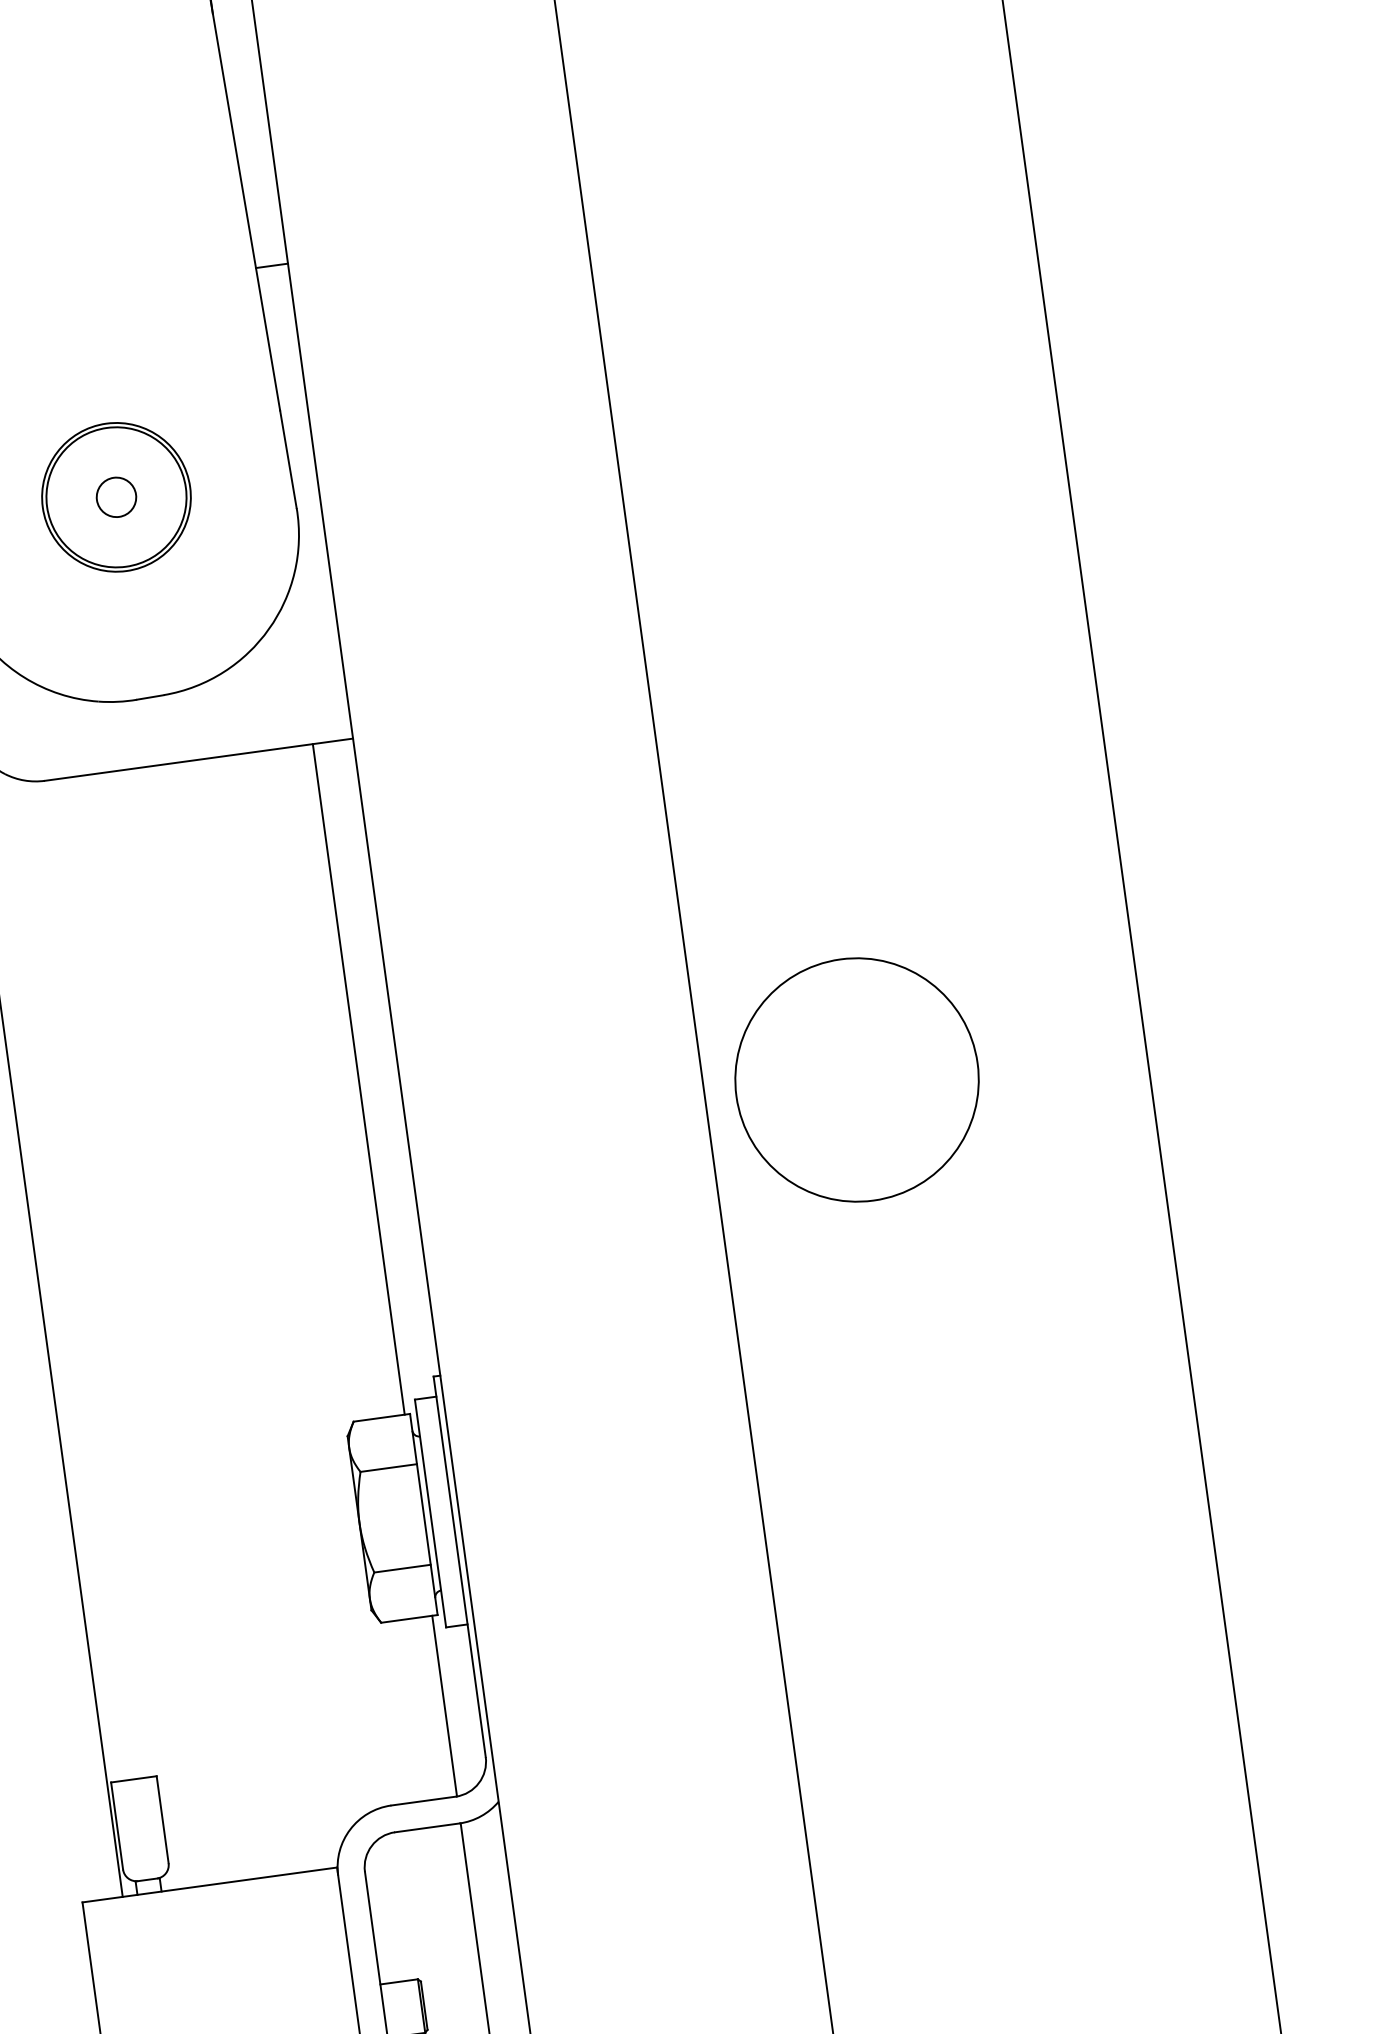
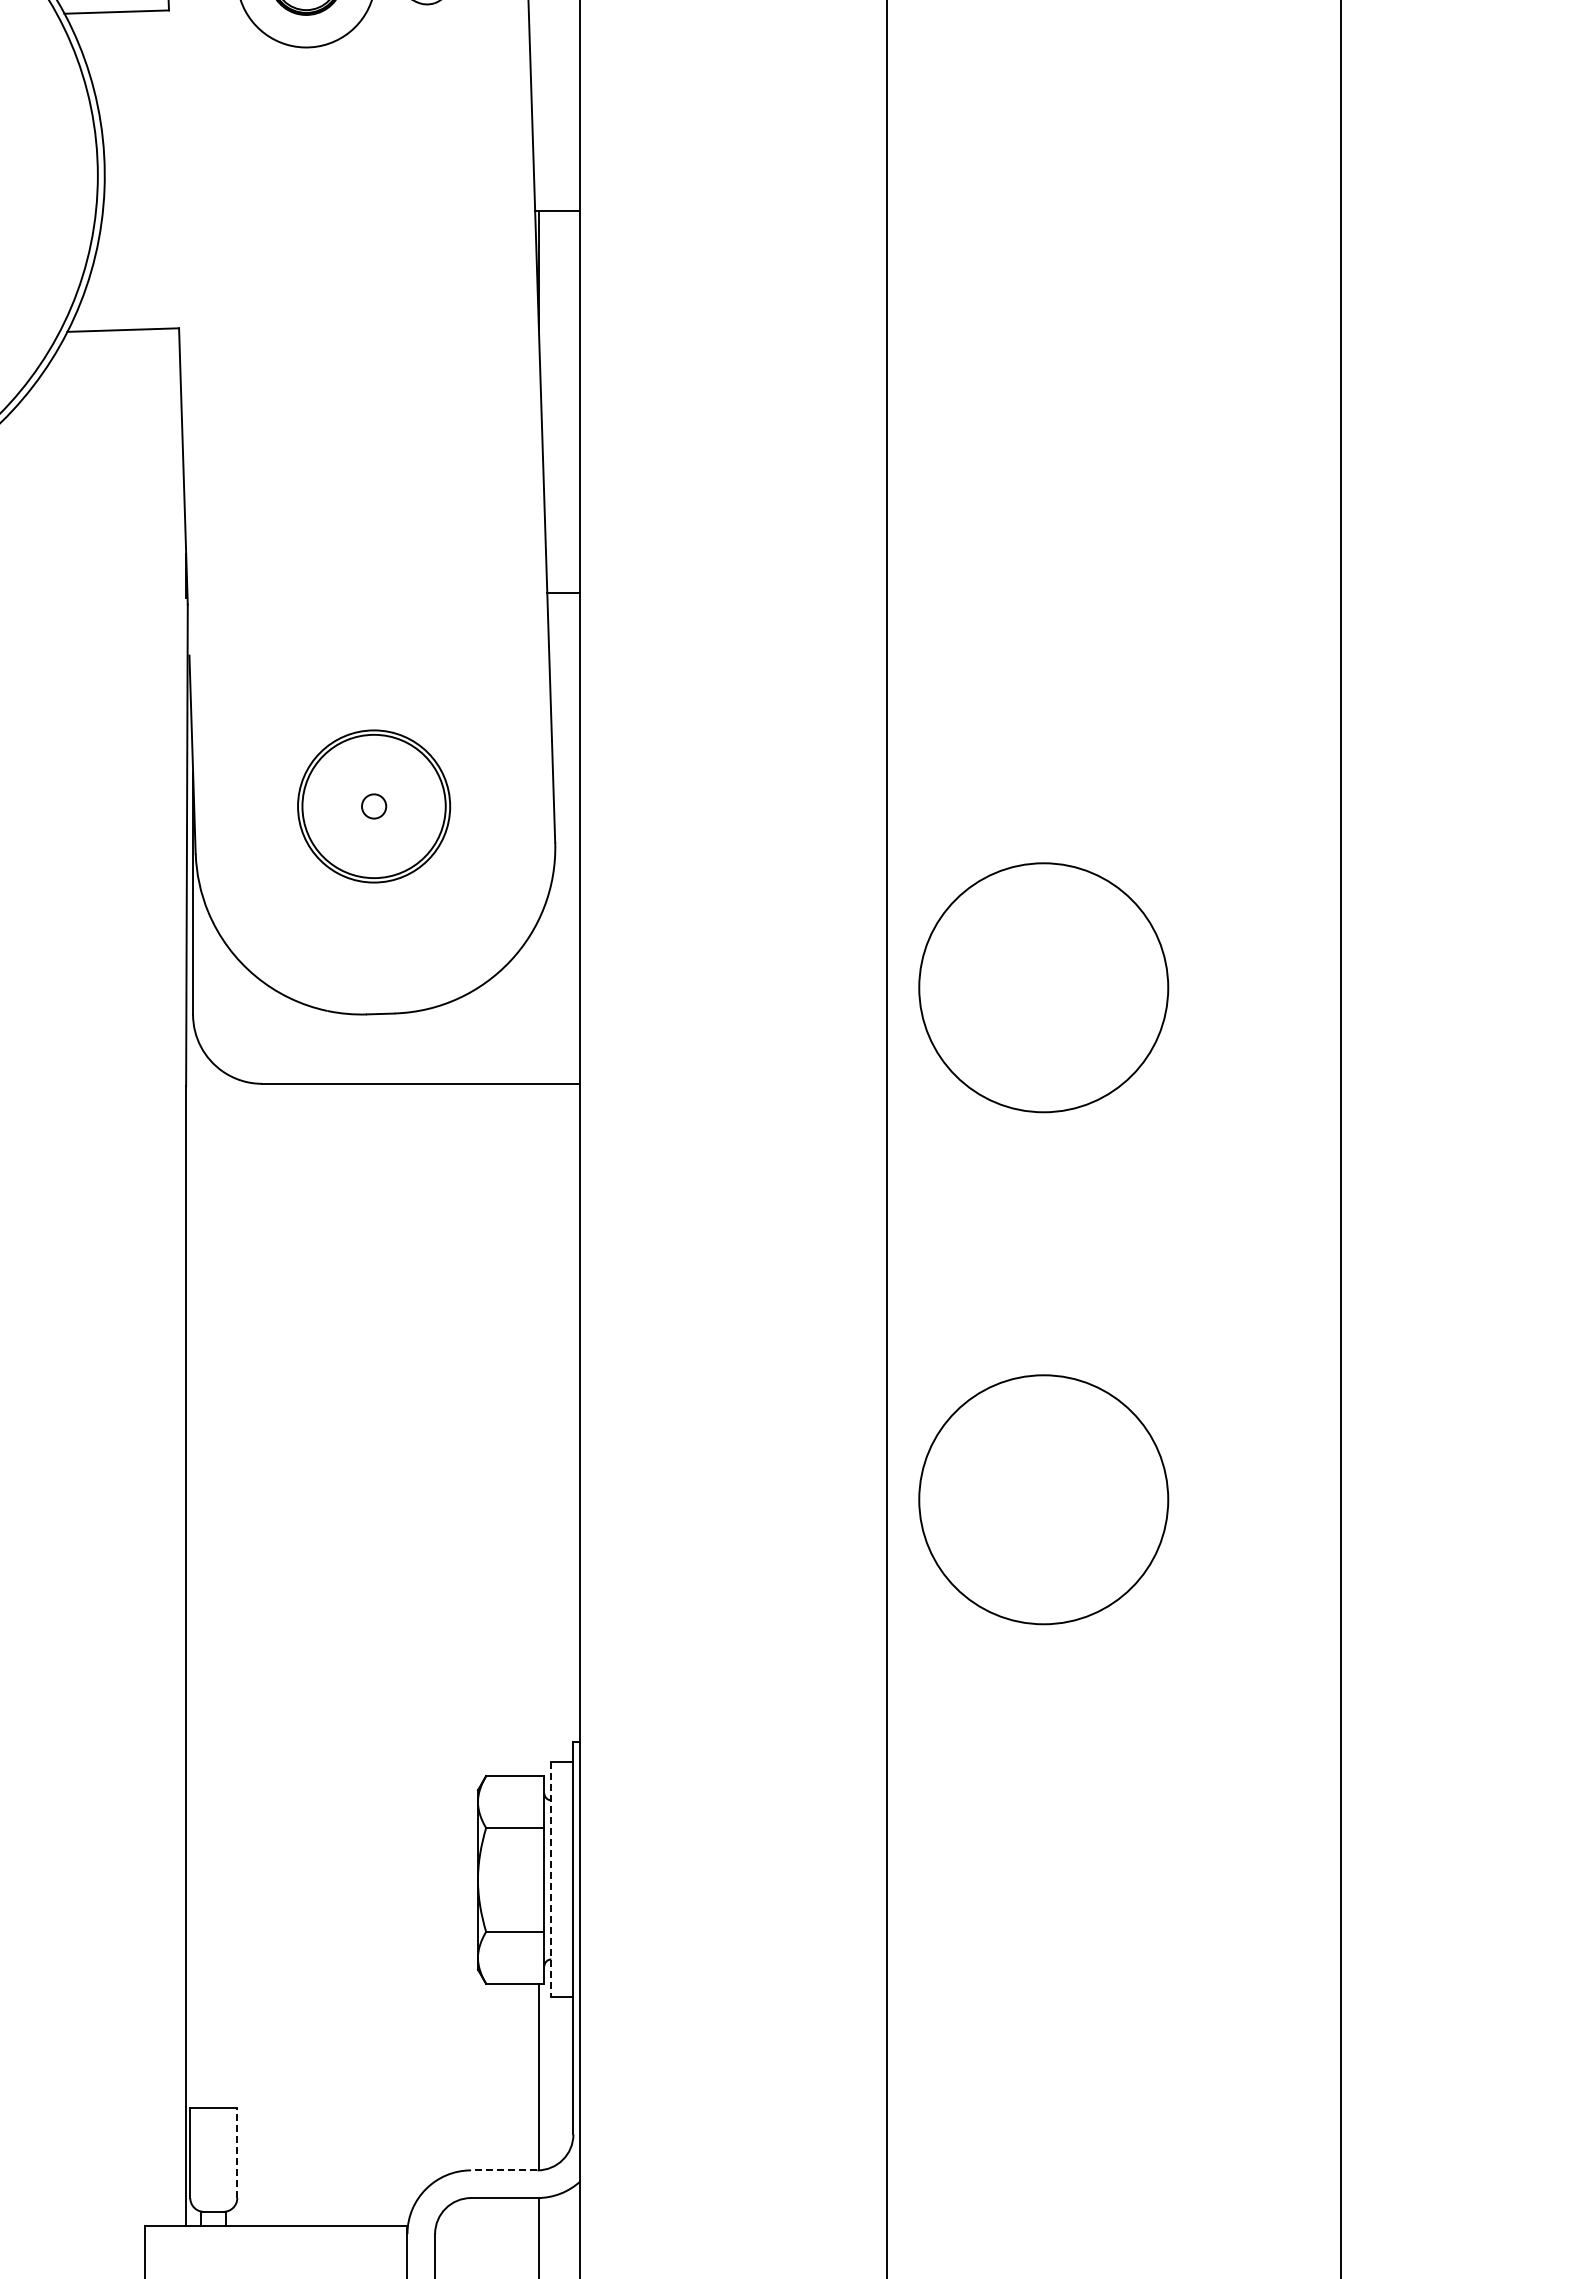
circle: (115, 497) -> (373, 806), size x0.6
circle: (788, 583) -> (1043, 987), added
line: (358, 1078) -> (538, 1429), removed
line: (430, 1513) -> (551, 1879), solid -> dashed
line: (422, 1801) -> (503, 2170), solid -> dashed
line: (162, 1820) -> (237, 2153), solid -> dashed

